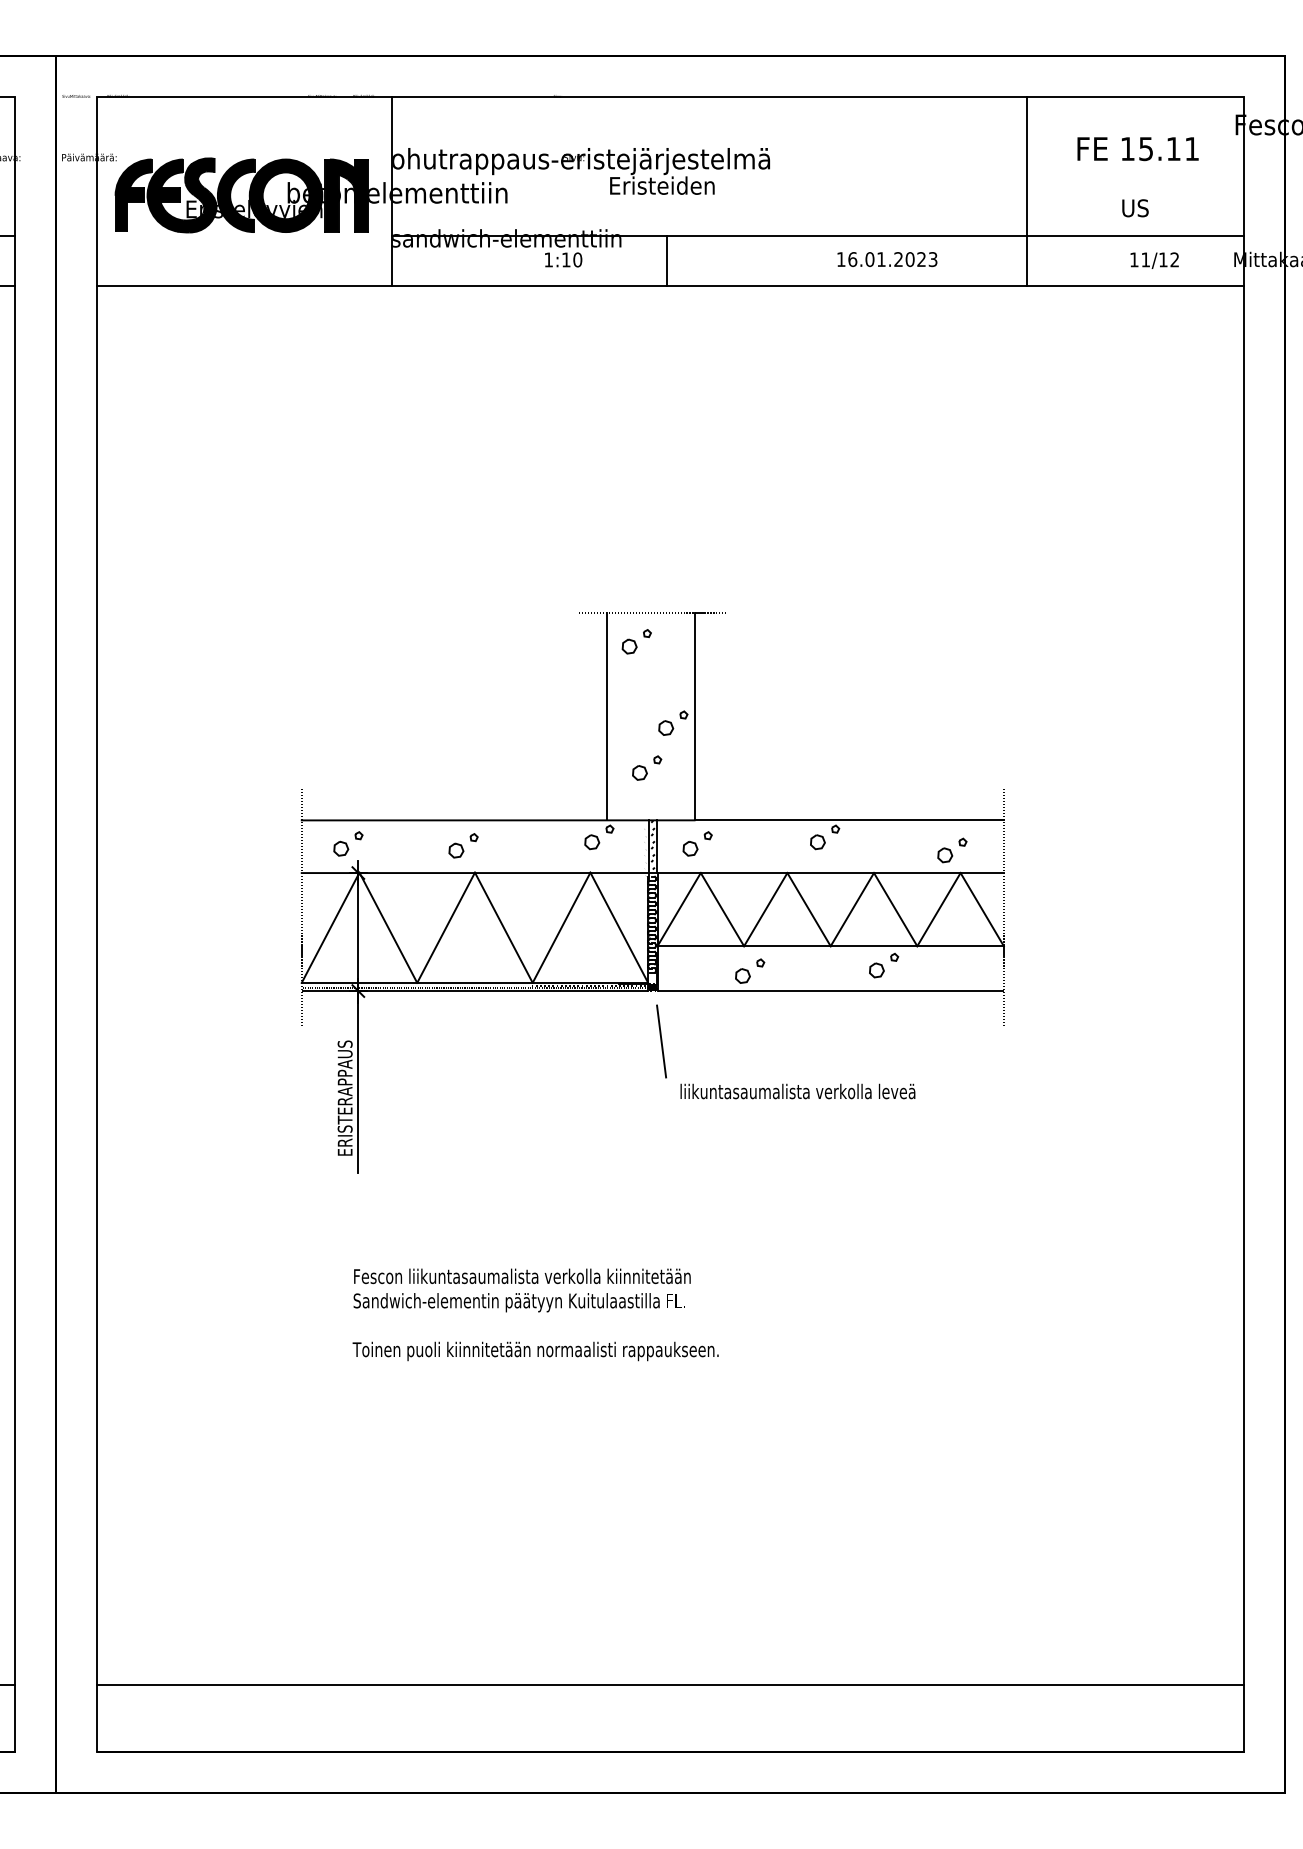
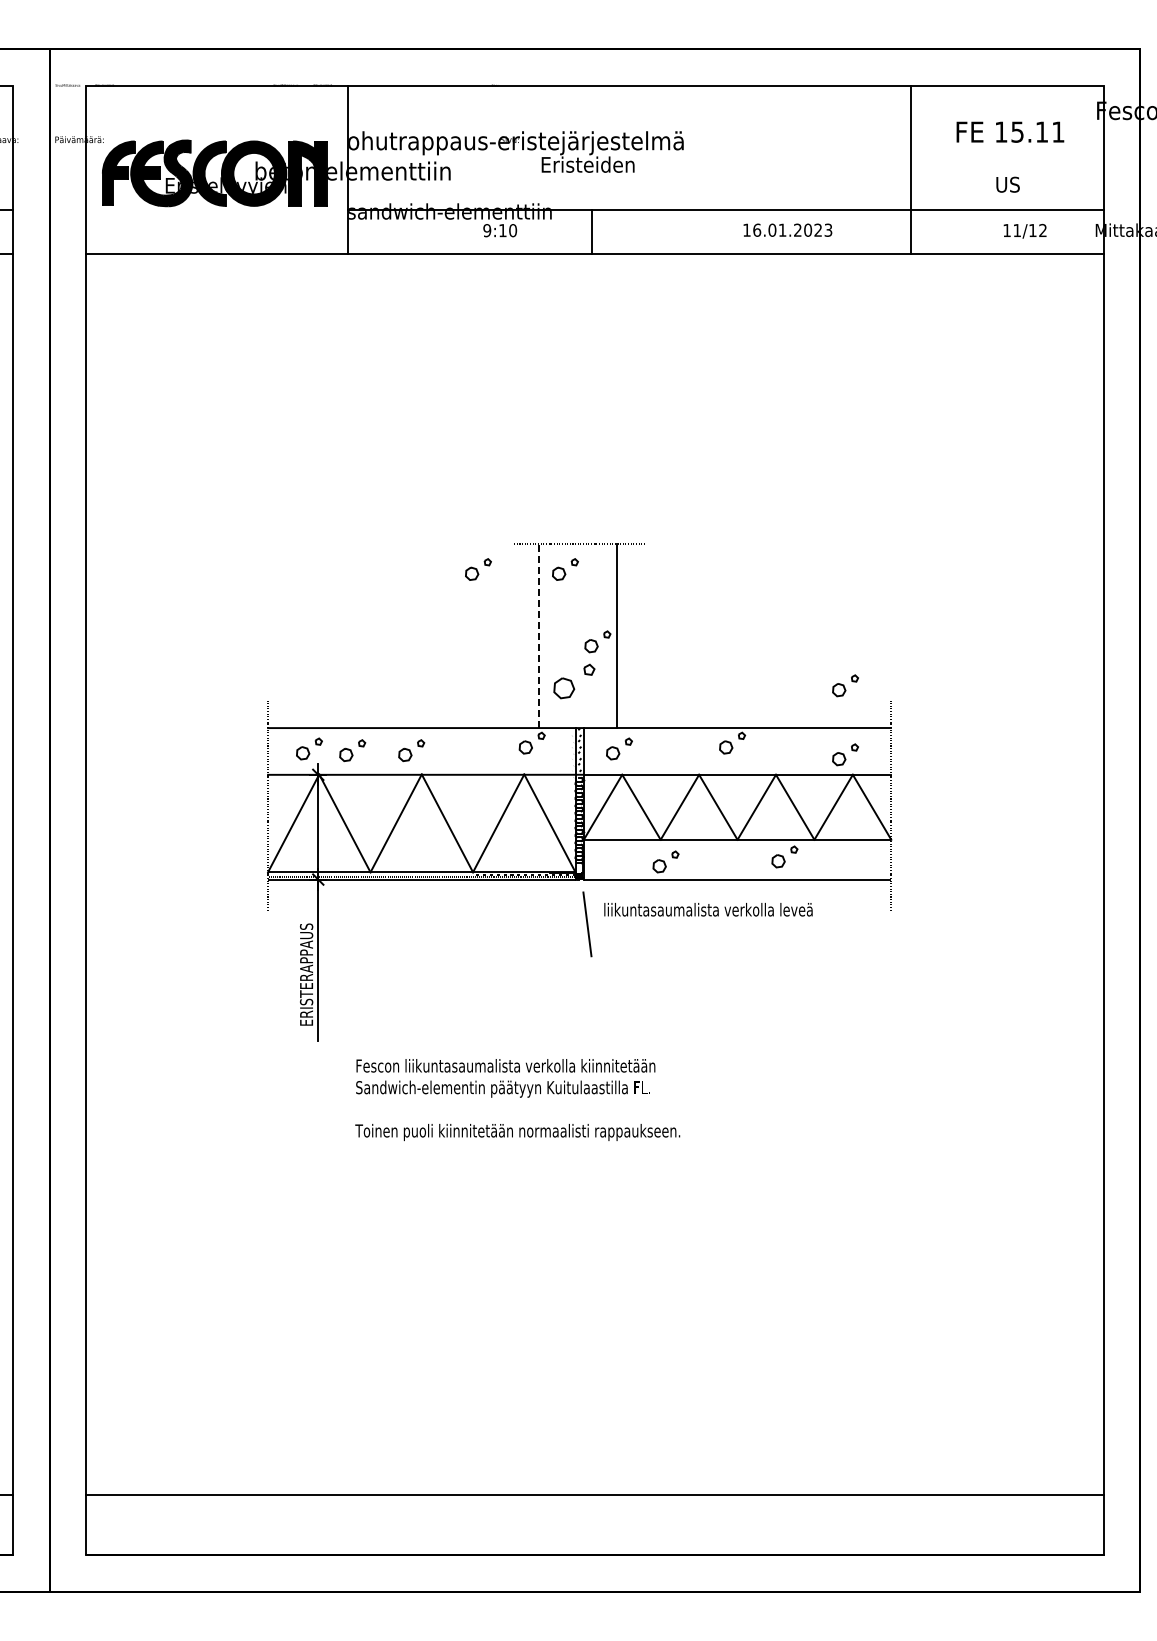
text: (548, 259) -> (487, 230), 1:10 -> 9:10
part: (538, 641) -> (478, 569), added
line: (606, 716) -> (538, 635), solid -> dashed
part: (646, 767) -> (574, 681), size x1.6
part: (952, 772) -> (845, 685), added
part: (396, 845) -> (352, 750), added
text: (797, 1091) -> (708, 909), moved
text: (535, 1315) -> (517, 1100), moved

